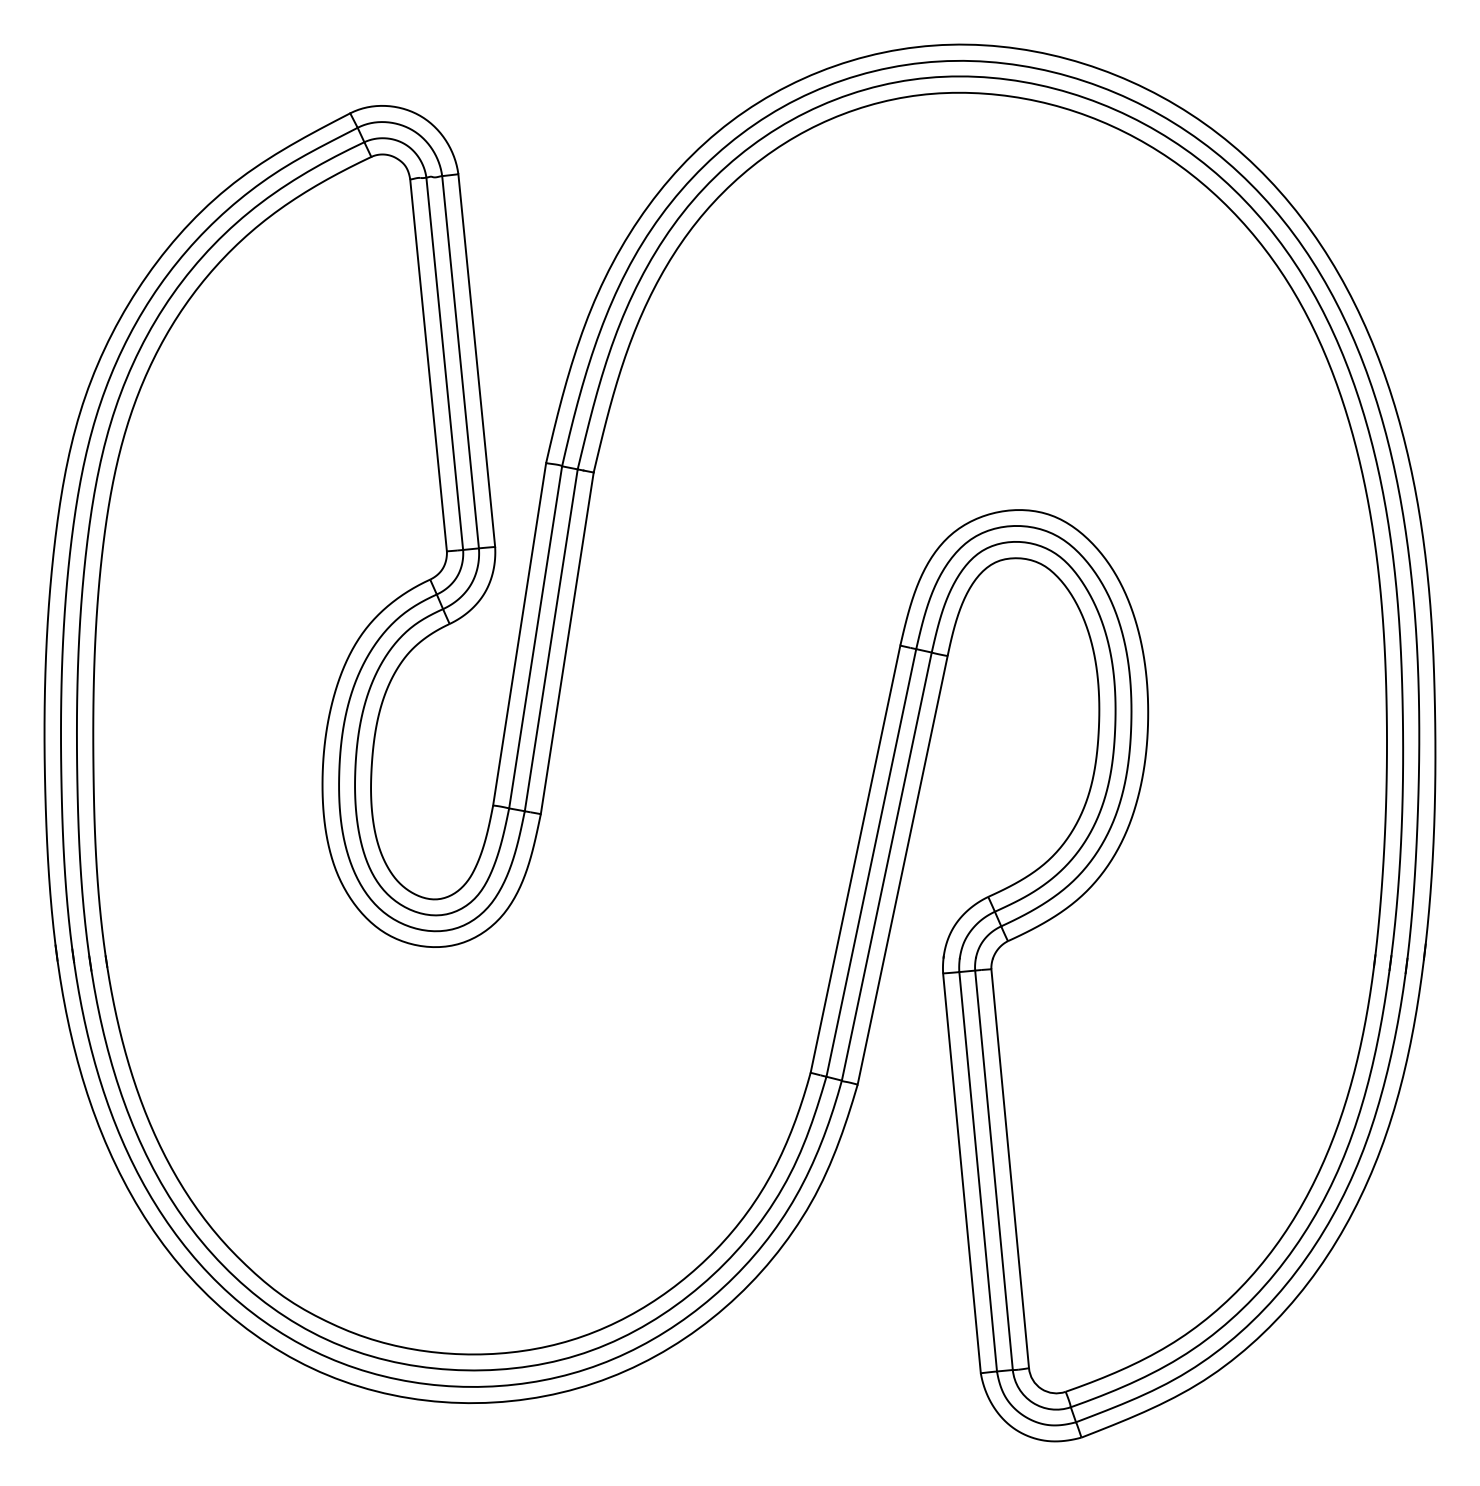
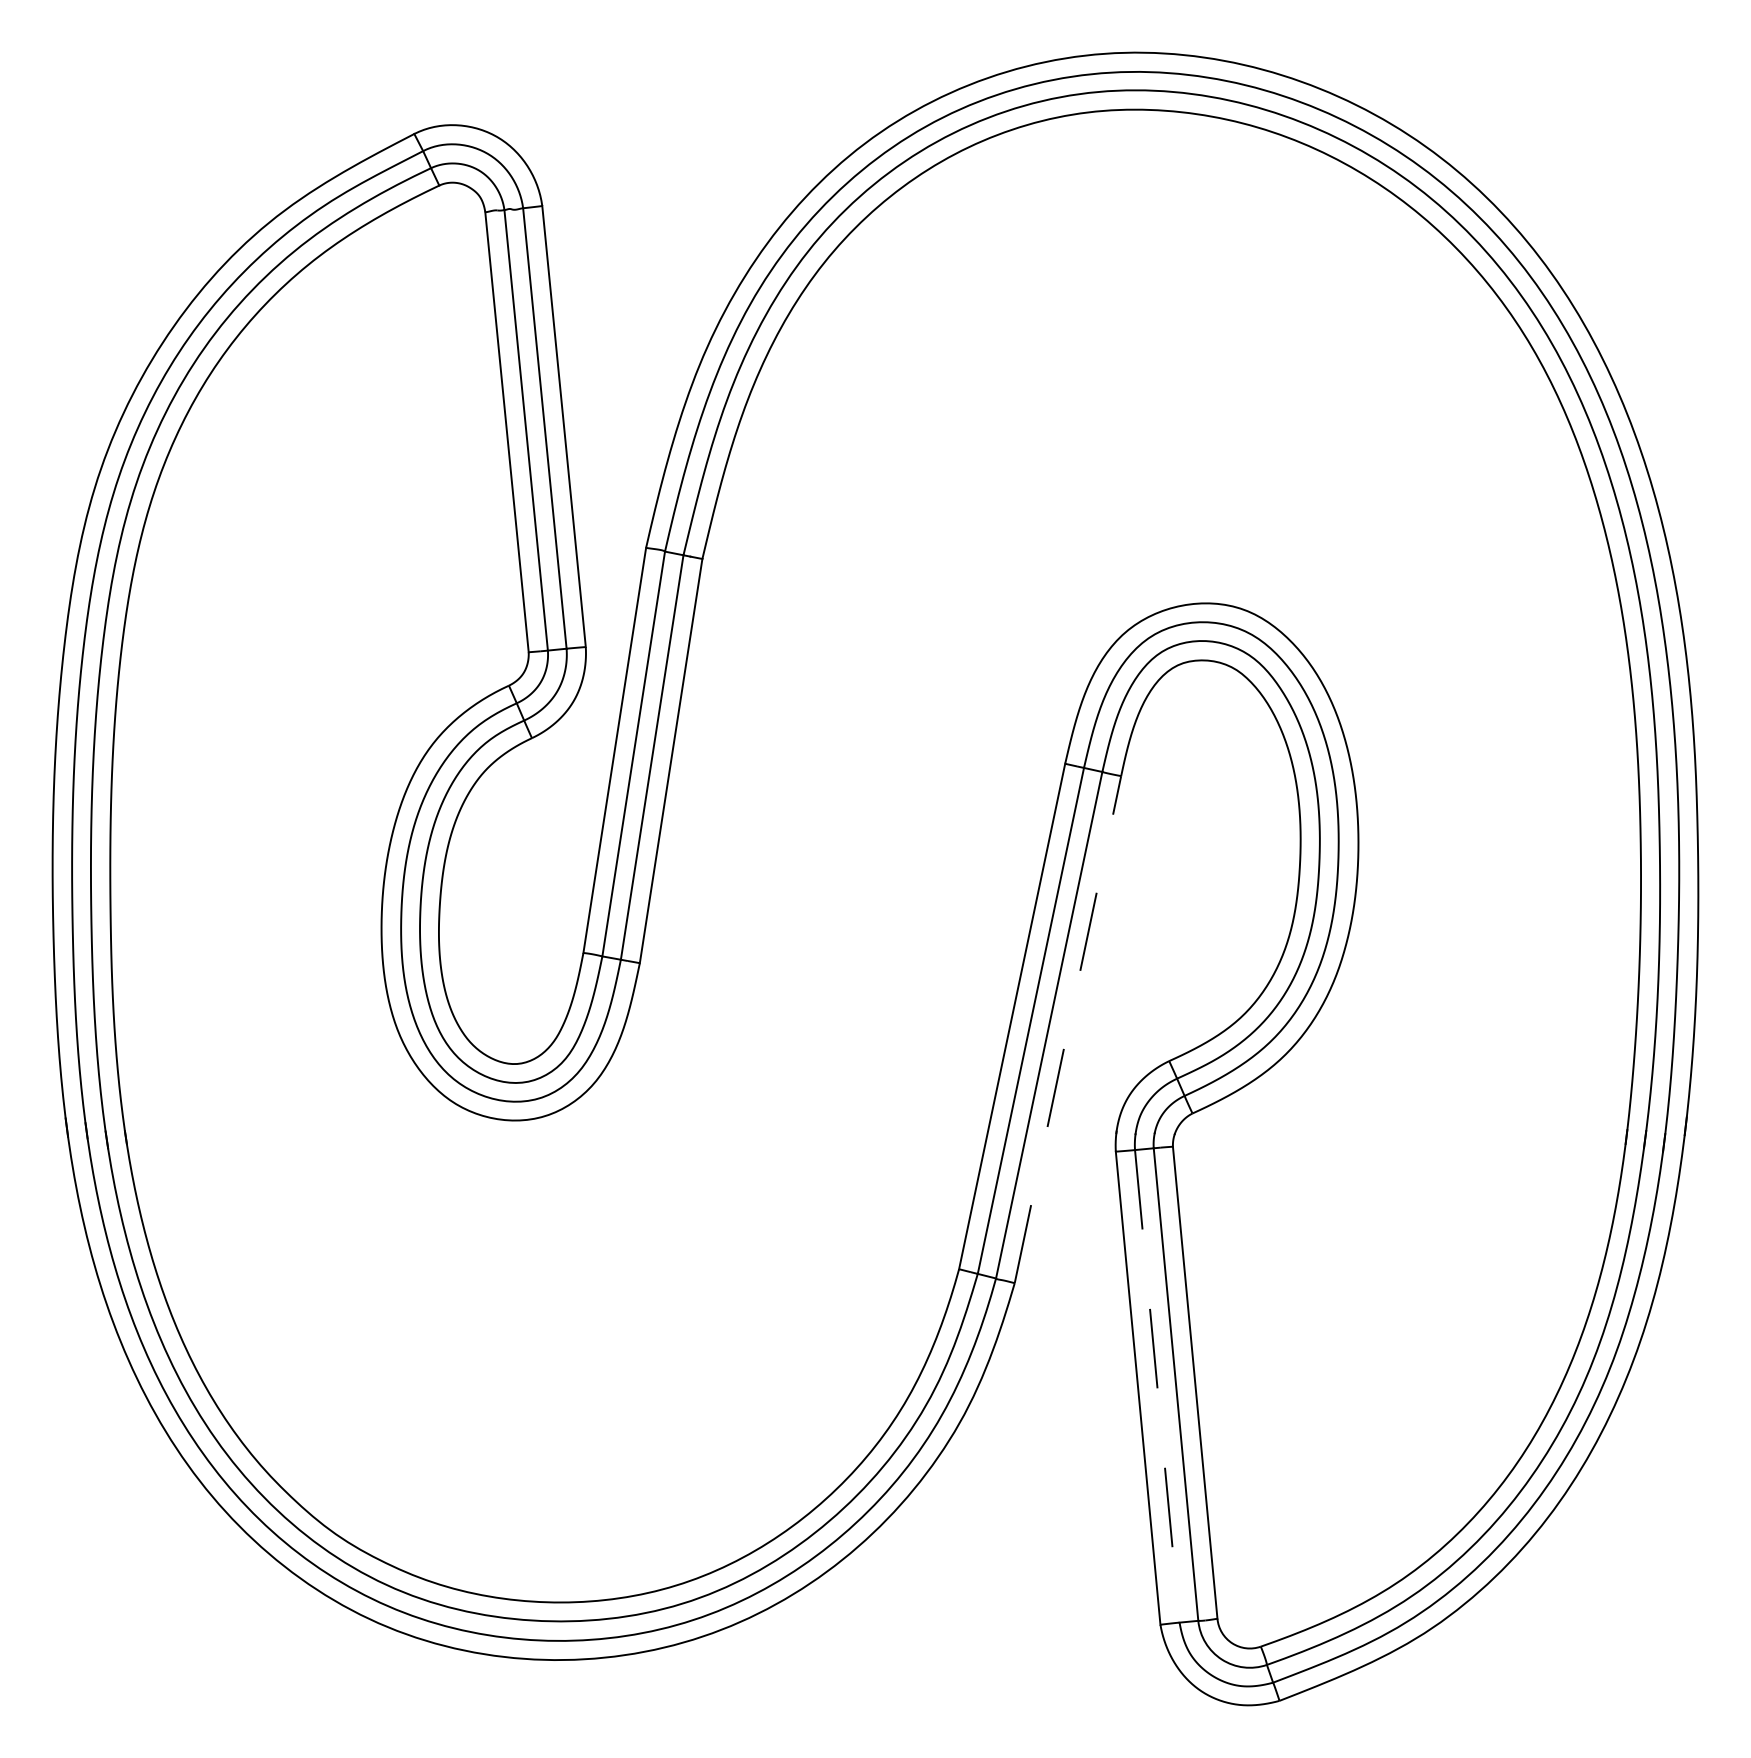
line: (902, 870) -> (1067, 1029), solid -> dashed
line: (978, 1171) -> (1157, 1386), solid -> dashed

